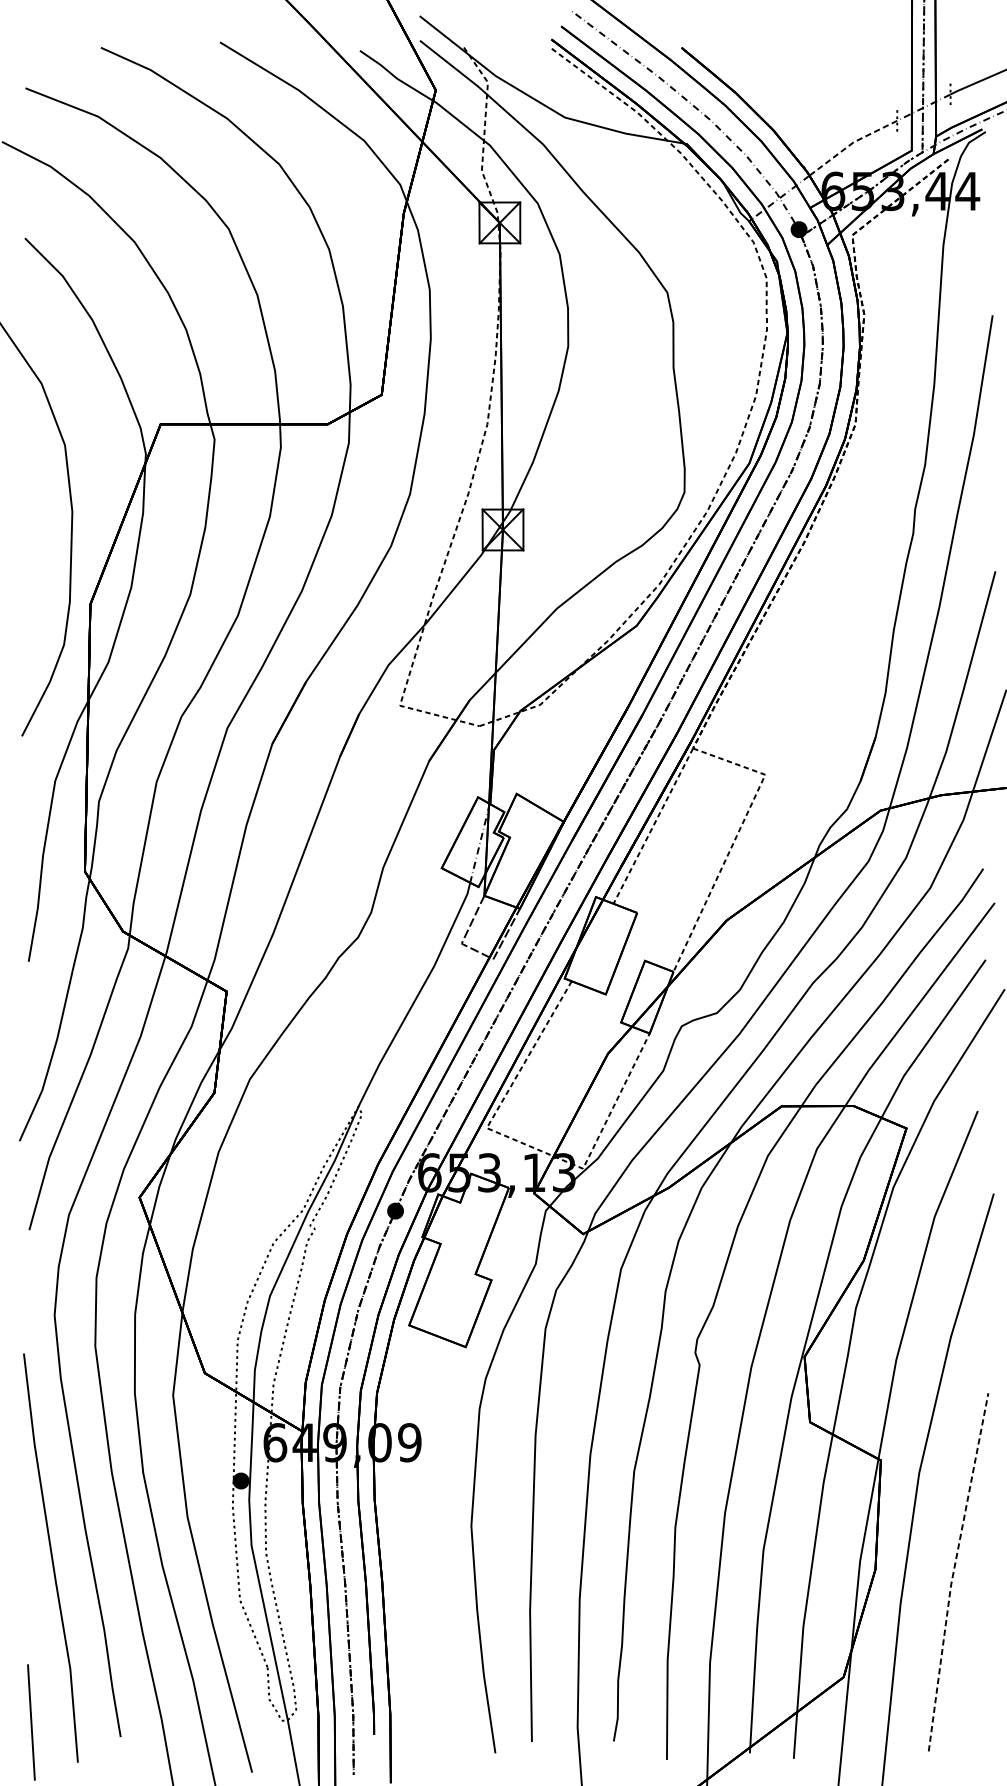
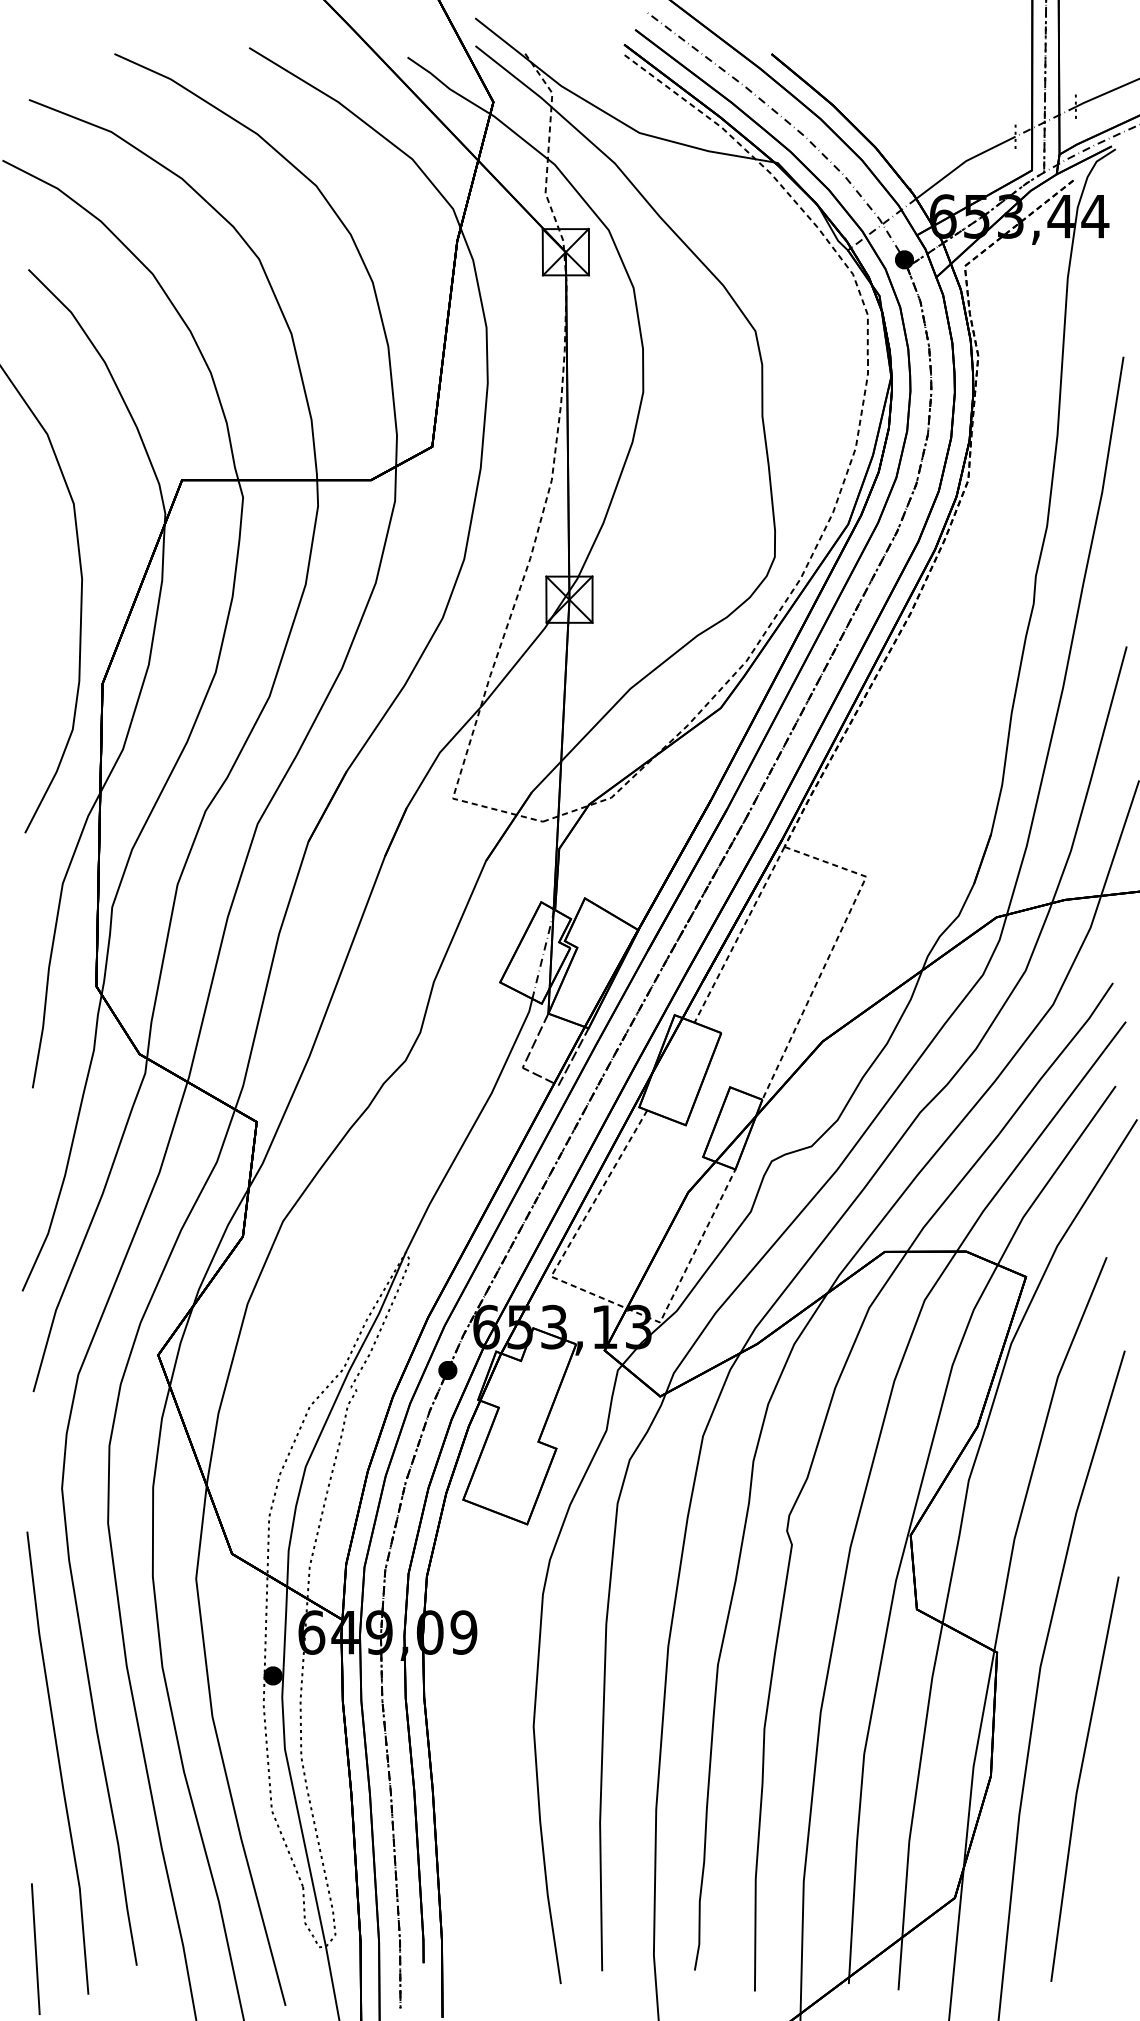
line: (851, 143) -> (963, 162), dashed -> solid
line: (953, 1571) -> (1079, 1778), dashed -> solid

